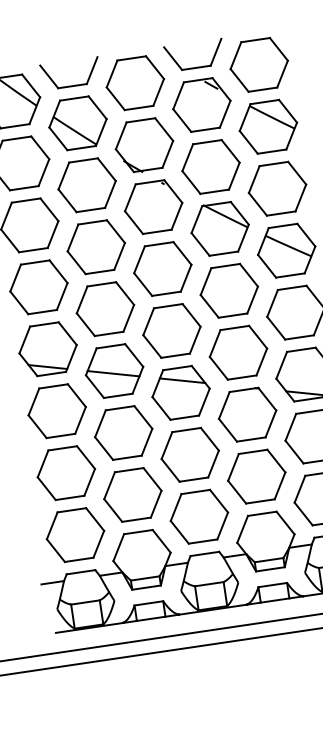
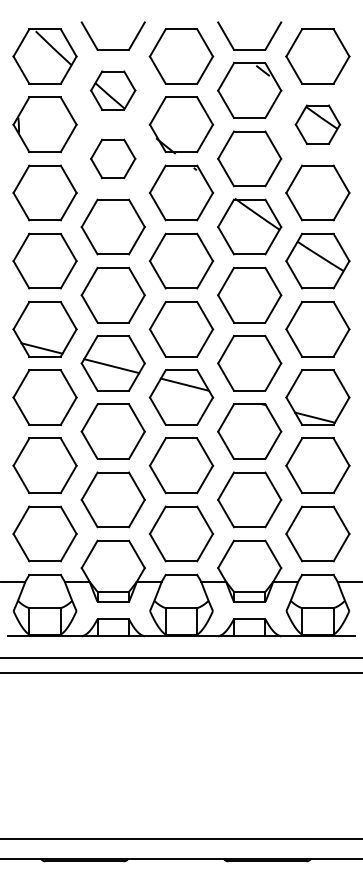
part: (77, 123) -> (112, 90), size x0.7
part: (268, 126) -> (317, 124), size x0.7
part: (86, 185) -> (112, 158), size x0.7

